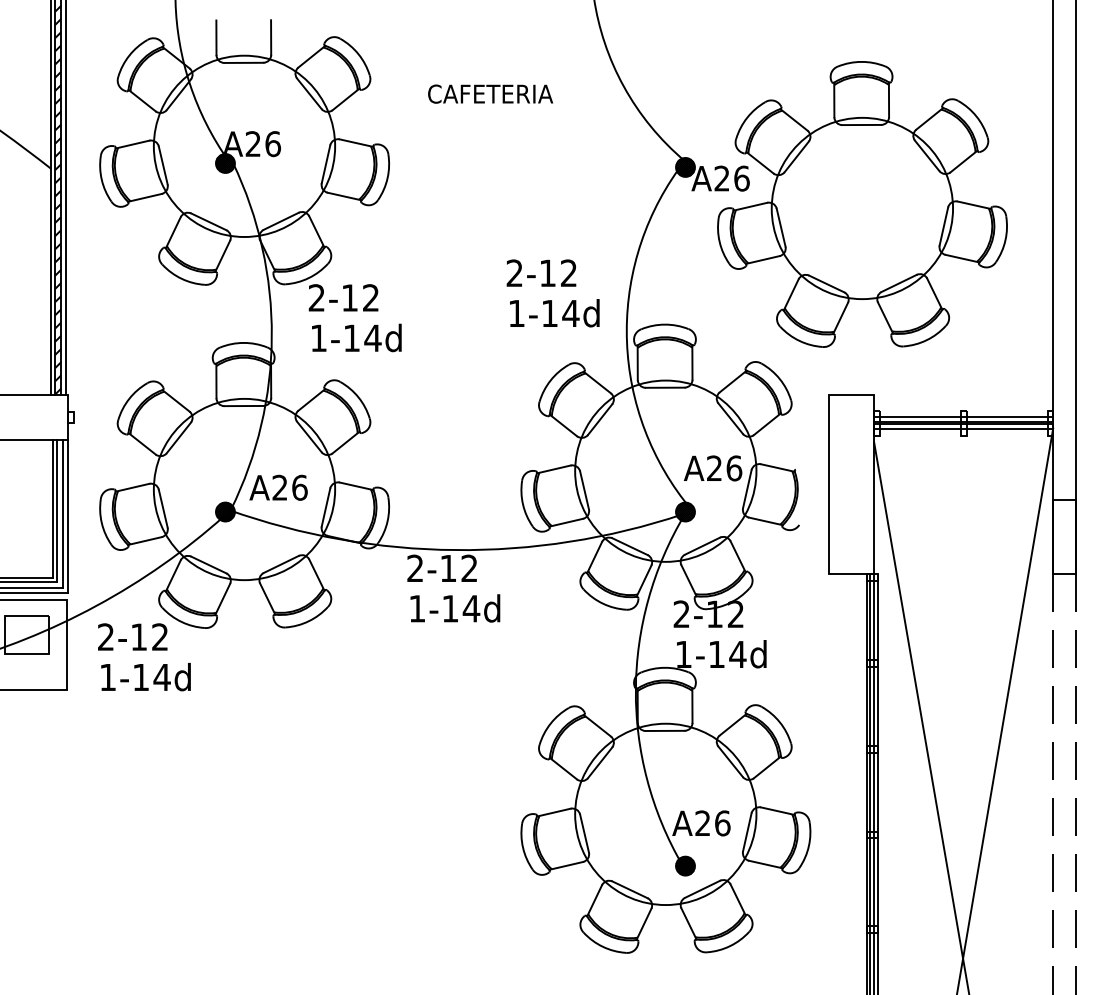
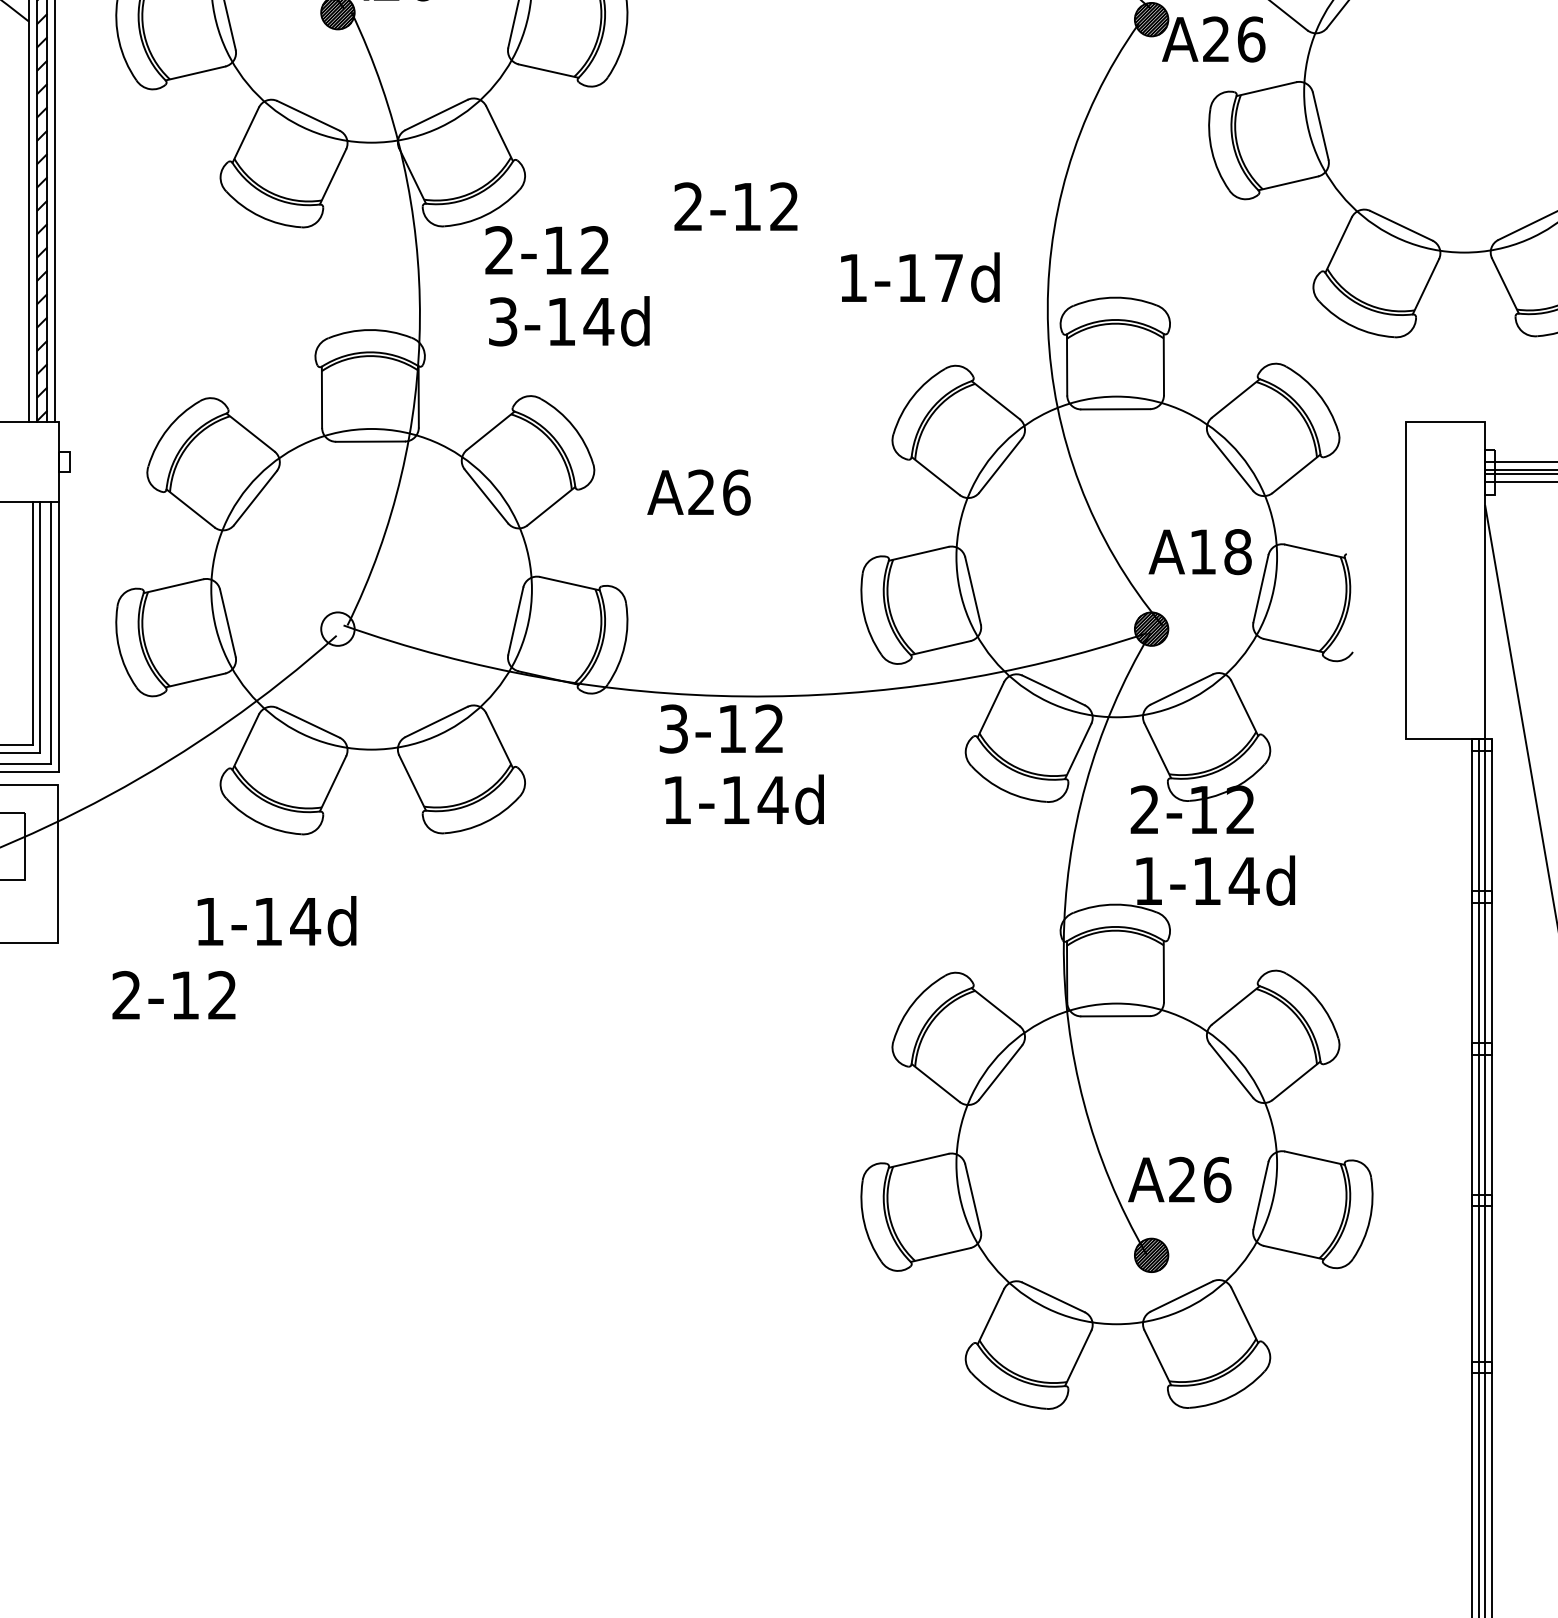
text: (541, 272) -> (735, 205), moved
text: (570, 313) -> (948, 277), 1-14d -> 1-17d
text: (318, 338) -> (502, 322), 1-14d -> 3-14d
text: (724, 468) -> (1220, 552), A26 -> A18
text: (278, 487) -> (698, 491), moved
hatch: (225, 511) -> (338, 628), removed
text: (415, 568) -> (674, 729), 2-12 -> 3-12
text: (132, 636) -> (173, 994), moved
text: (145, 677) -> (276, 921), moved

